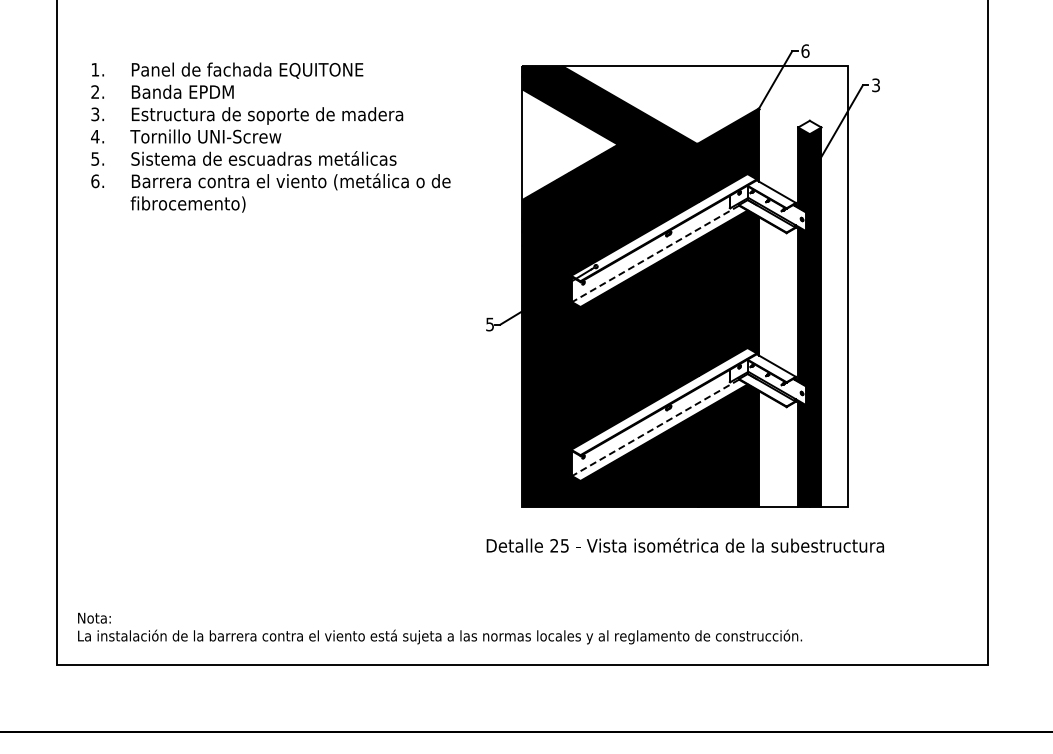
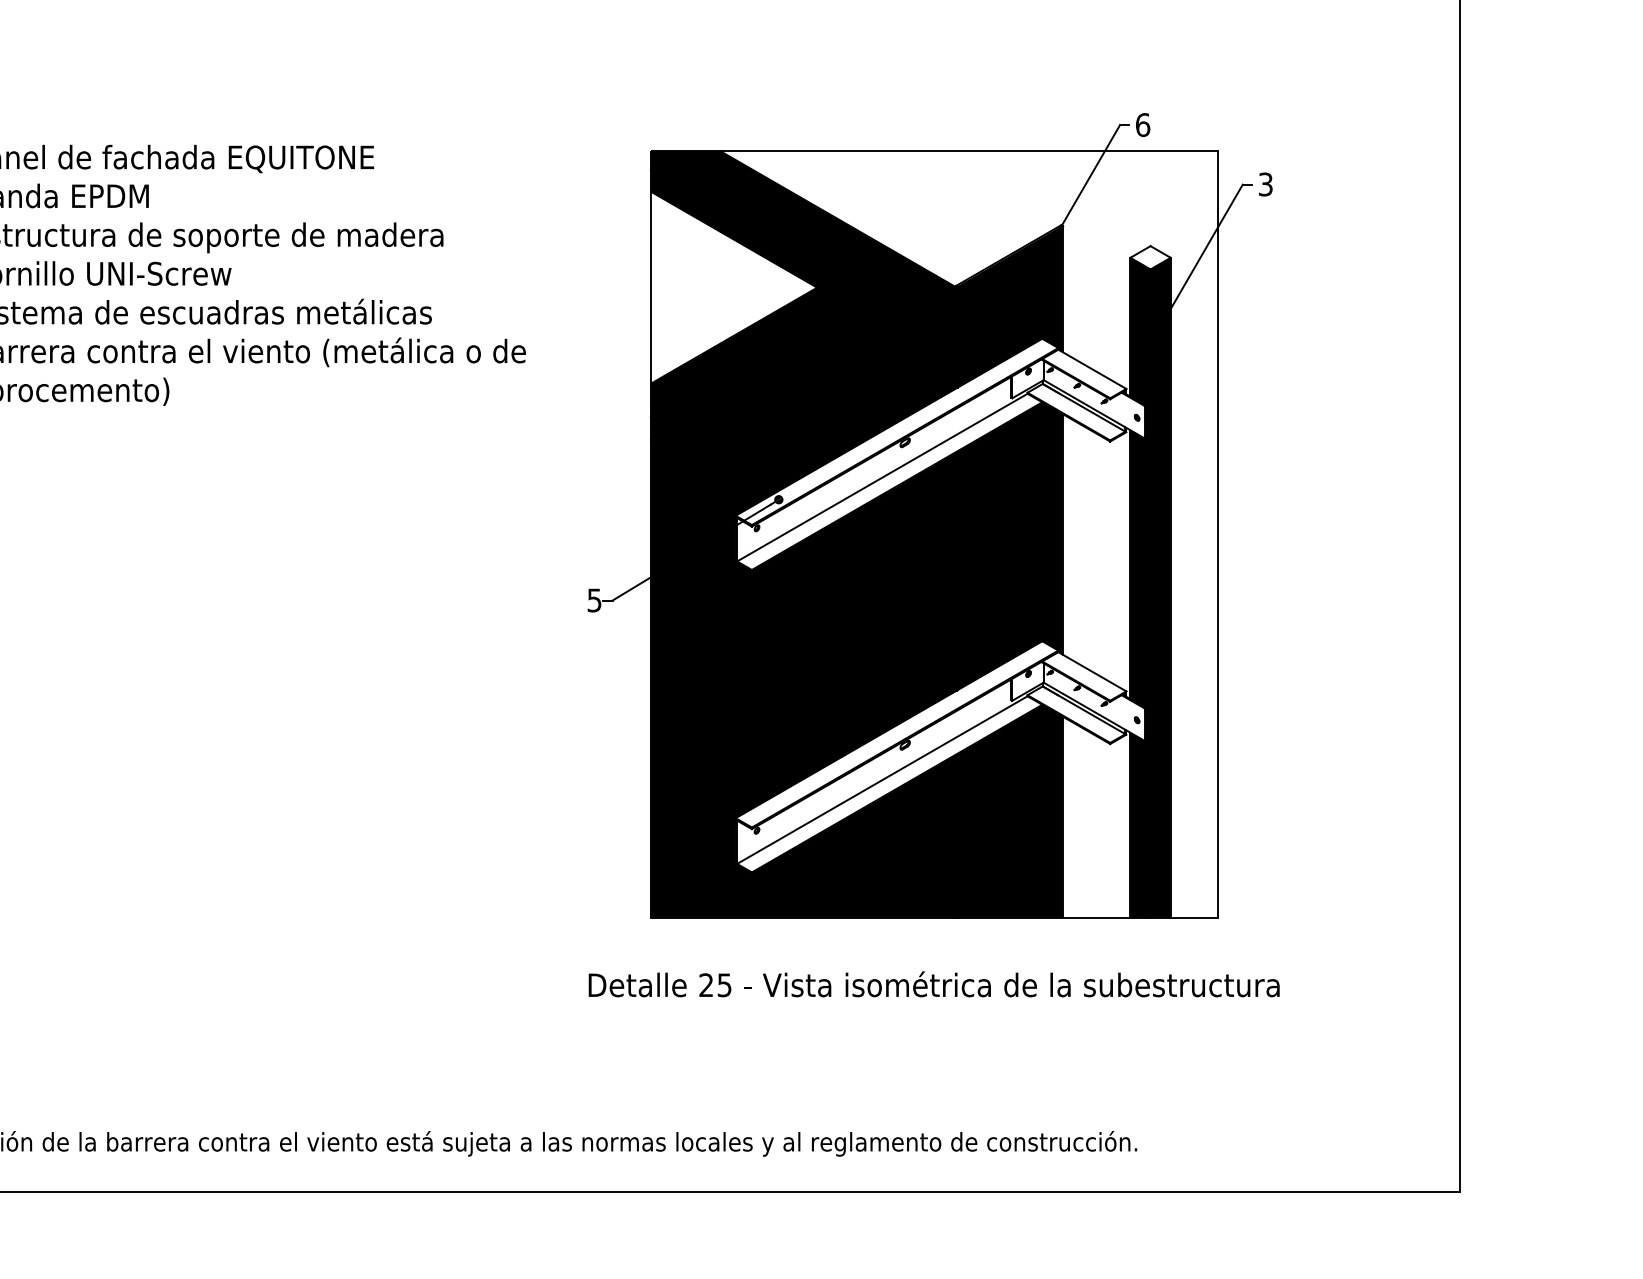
line: (655, 254) -> (882, 478), dashed -> solid
line: (655, 428) -> (882, 781), dashed -> solid

